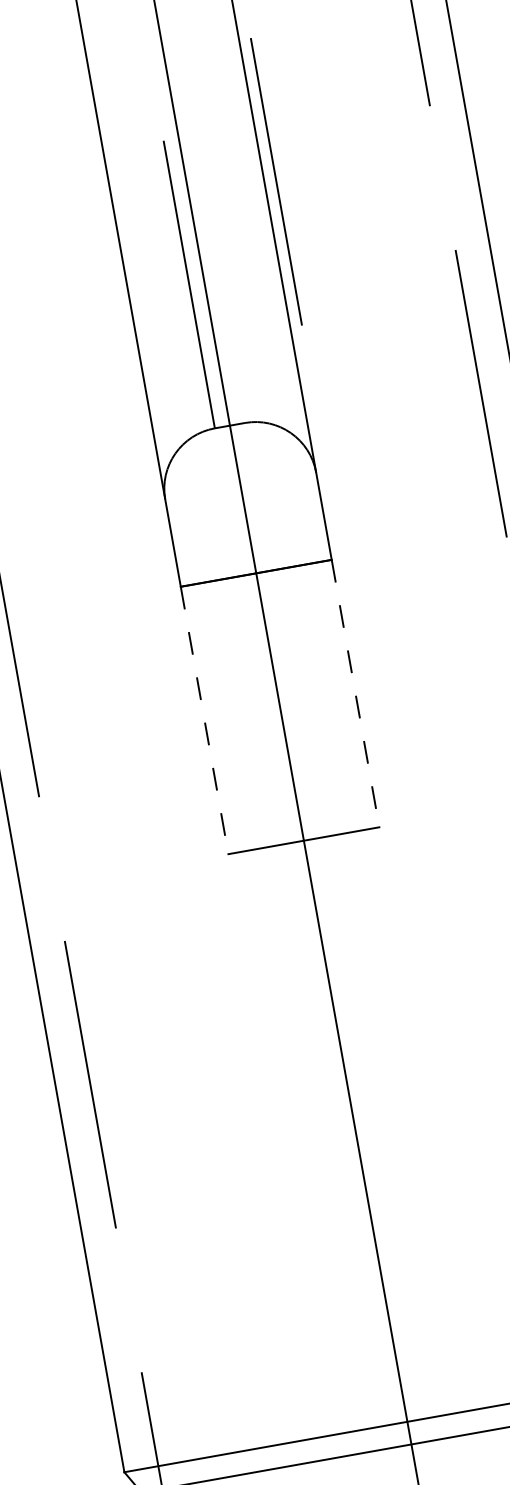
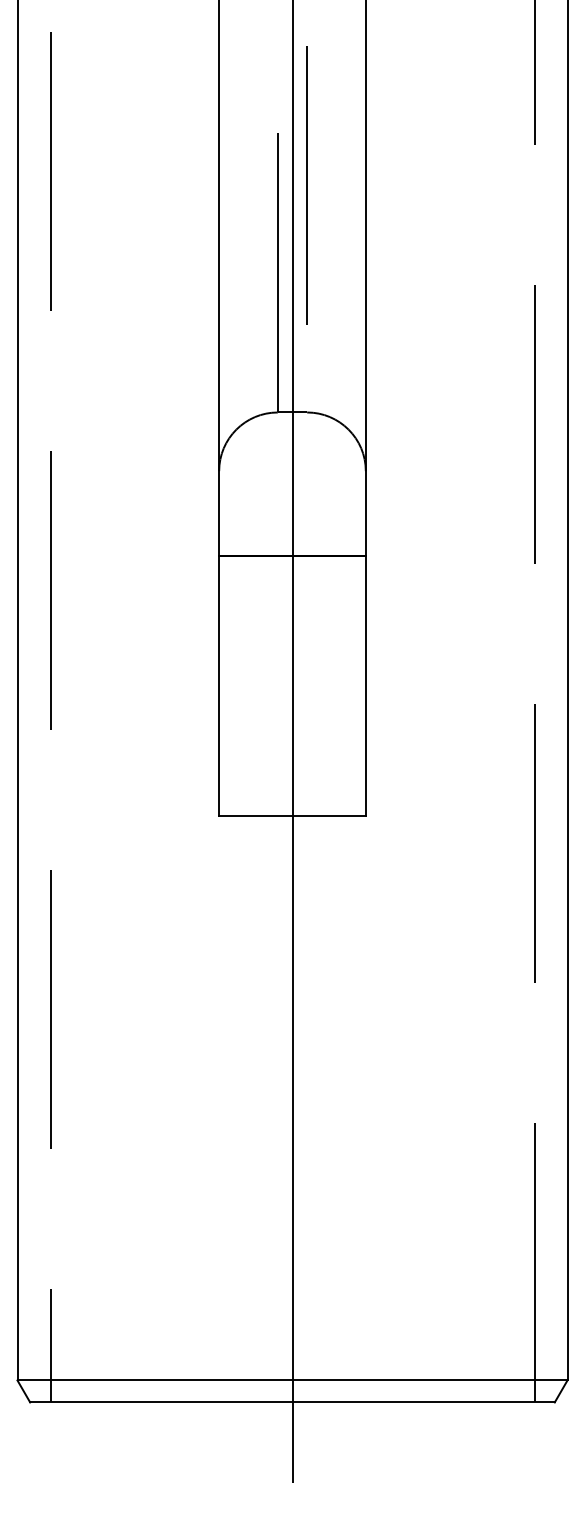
line: (275, 181) -> (306, 185), moved
line: (355, 693) -> (365, 685), dashed -> solid
line: (204, 720) -> (219, 685), dashed -> solid

